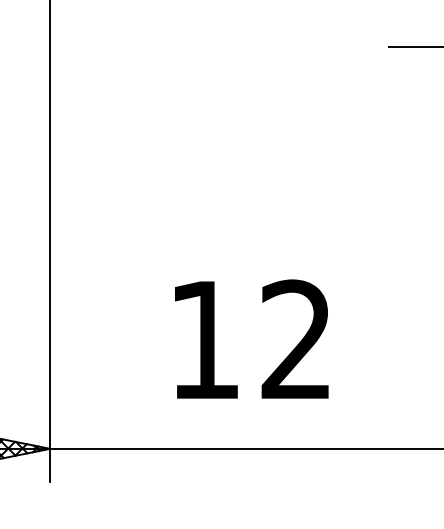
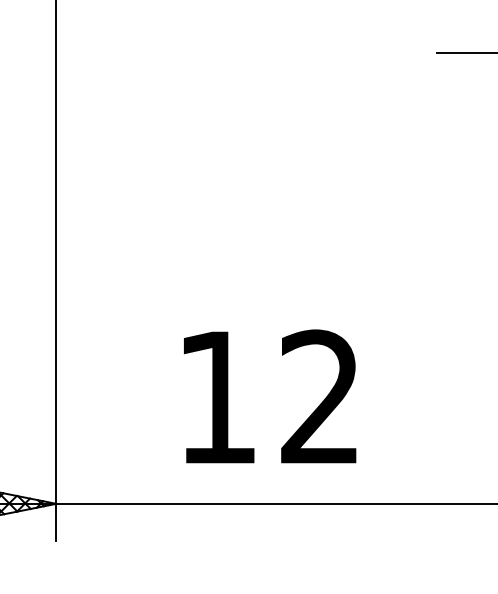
text: (251, 338) -> (269, 395), moved

